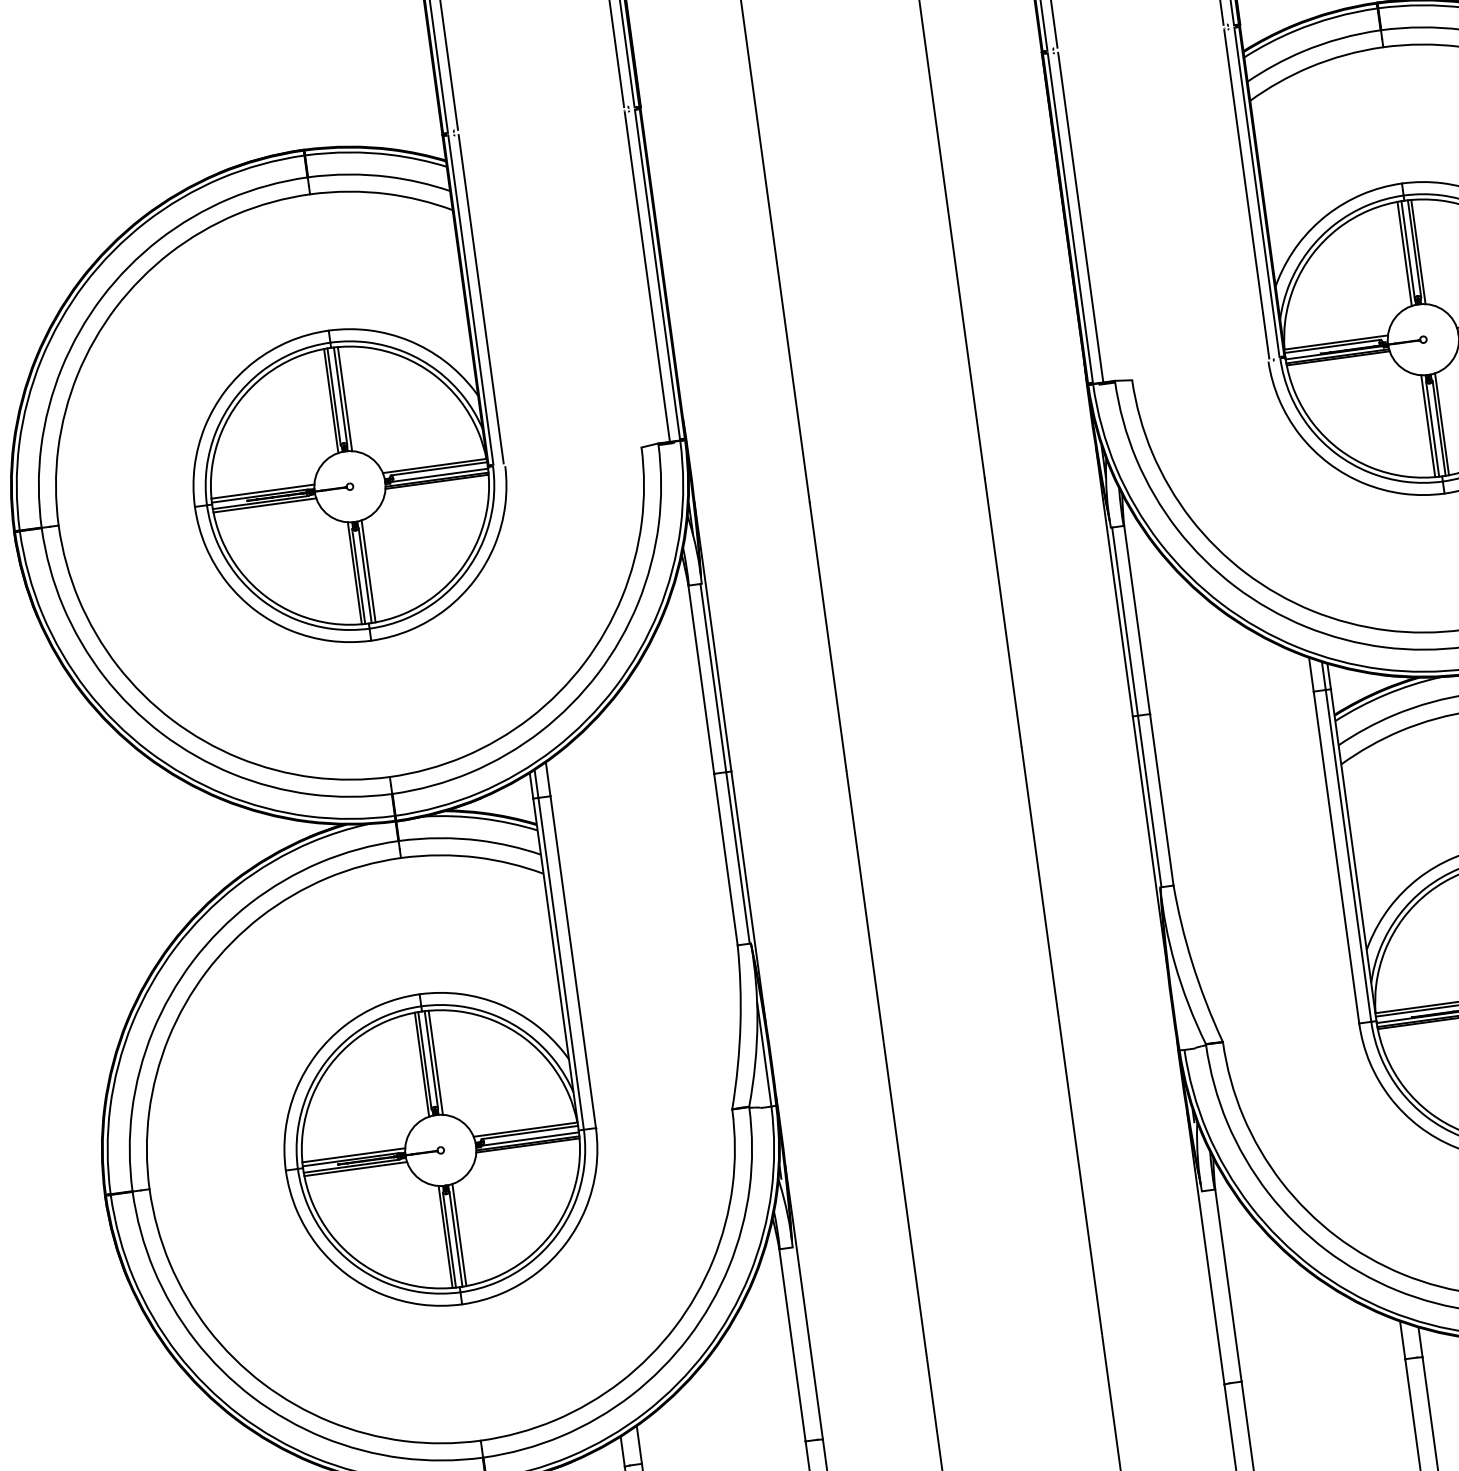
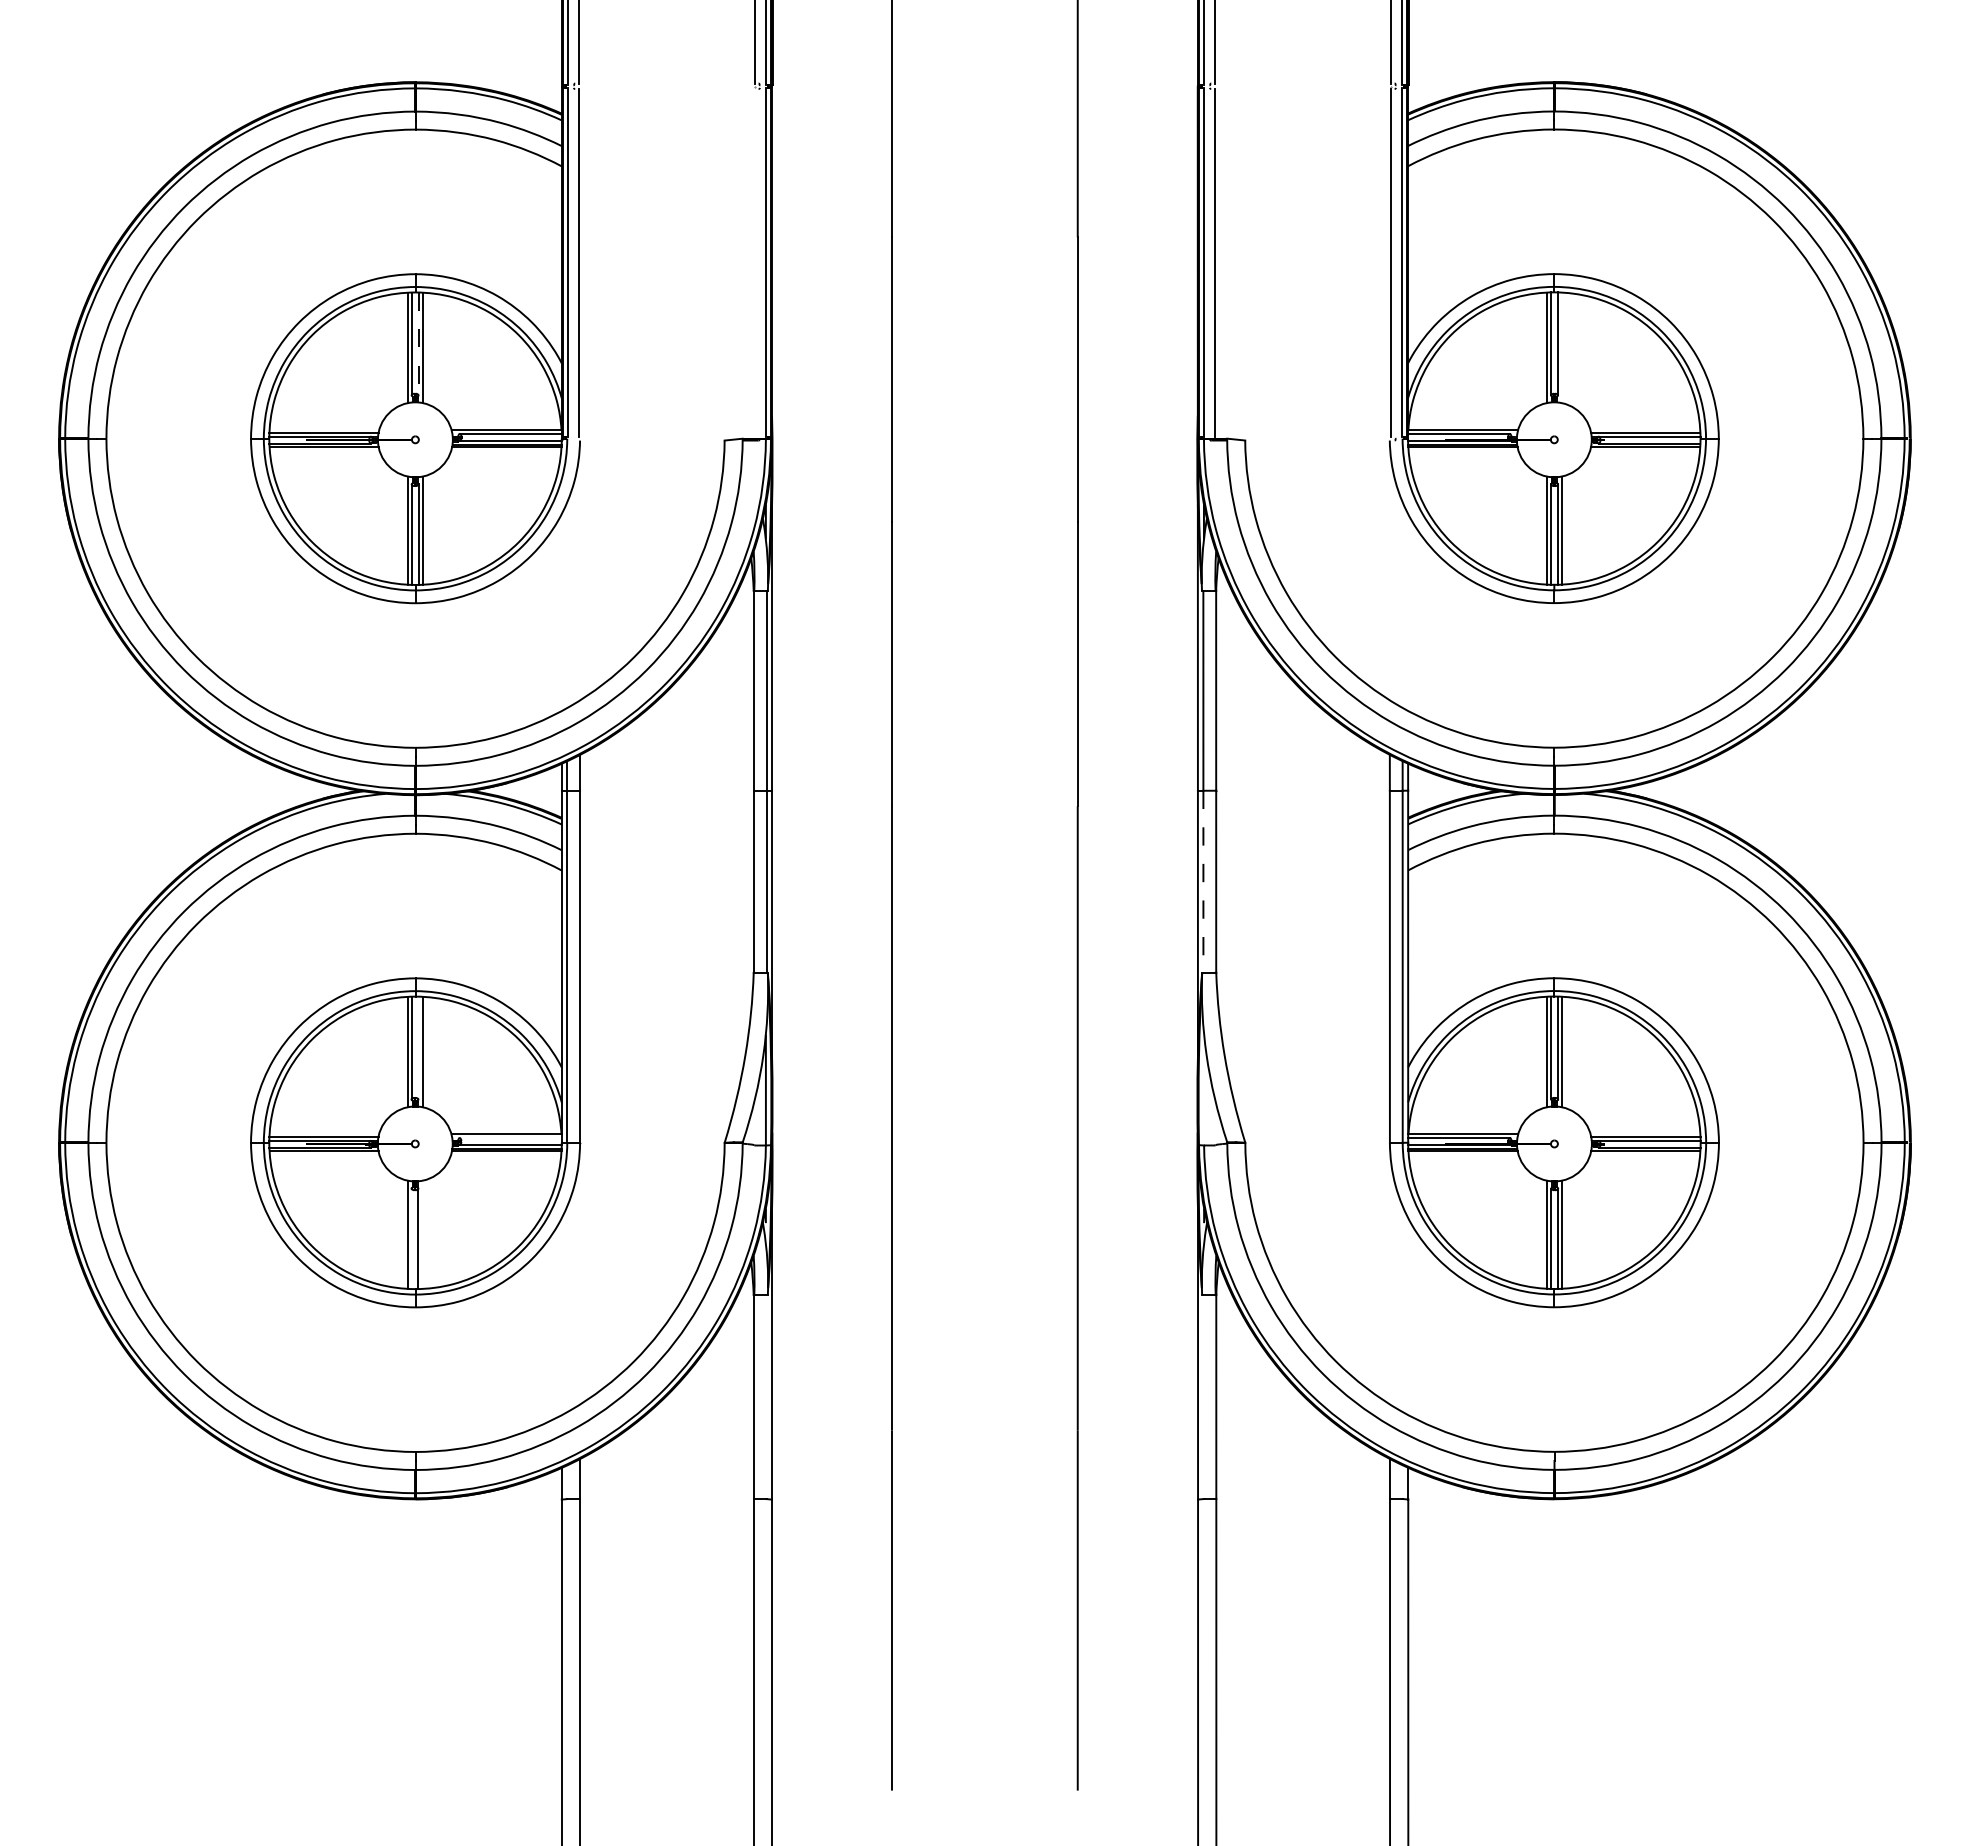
line: (1418, 251) -> (1561, 347), removed
line: (647, 276) -> (755, 263), removed
line: (340, 396) -> (418, 344), solid -> dashed
line: (1149, 801) -> (1203, 881), solid -> dashed
line: (431, 1059) -> (418, 1047), removed
line: (529, 1132) -> (510, 1138), removed
line: (459, 1234) -> (422, 1234), removed
line: (449, 1239) -> (411, 1238), removed

